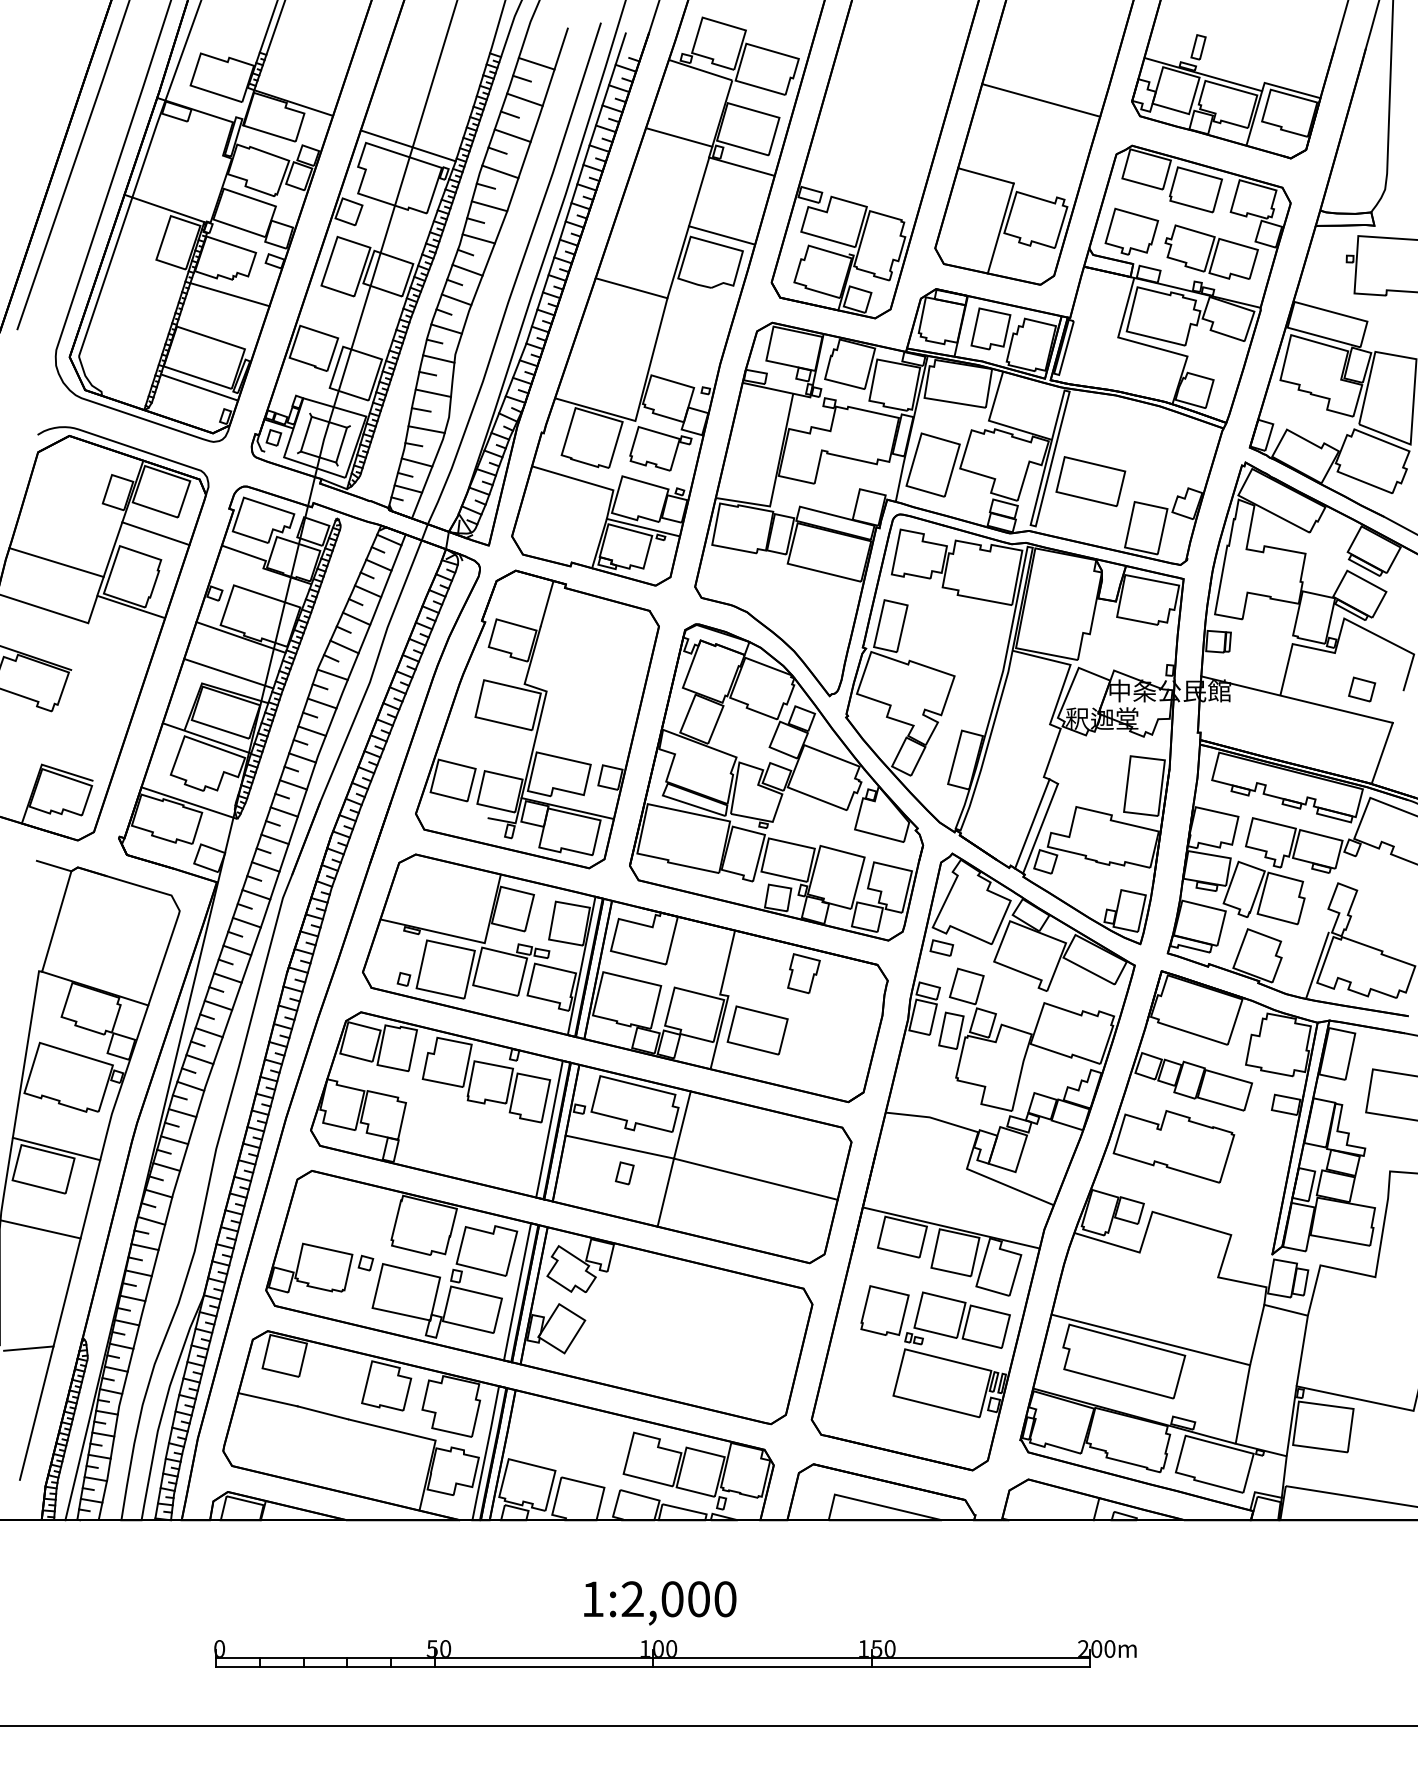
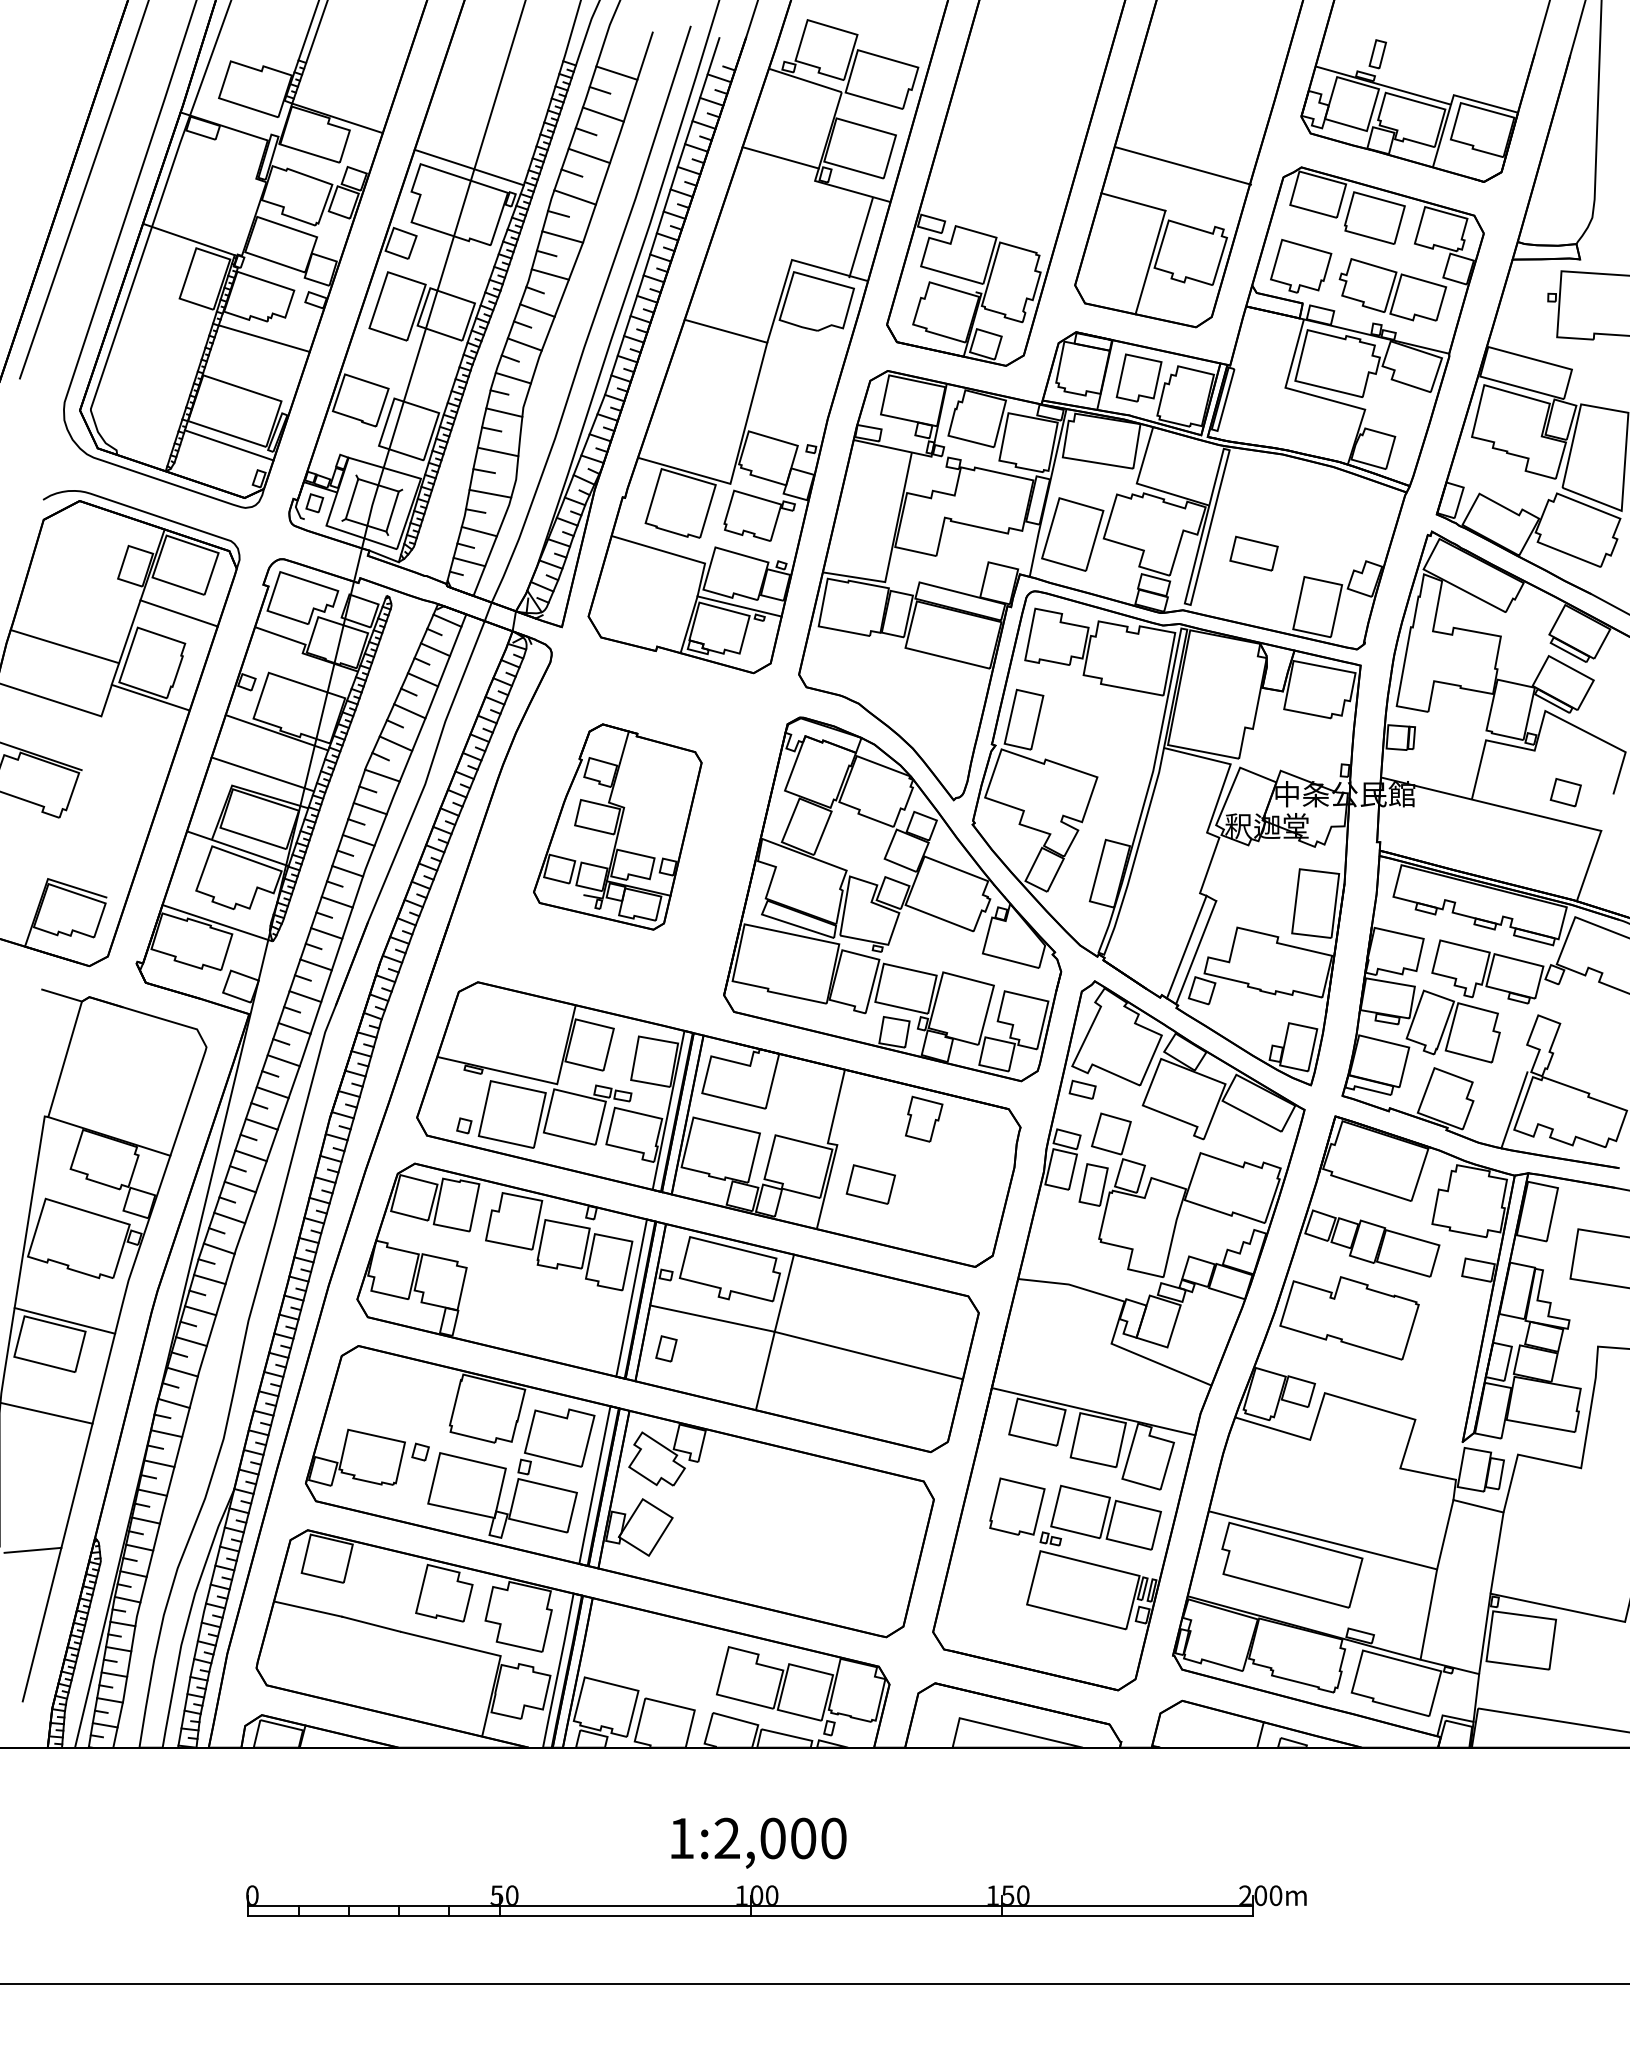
line: (1041, 100) -> (1183, 165), moved
line: (698, 191) -> (860, 237), moved
part: (1090, 481) -> (1253, 553), size x0.6
part: (537, 719) -> (617, 827), size x0.6
part: (757, 1030) -> (870, 1184), size x0.7
part: (624, 1173) -> (666, 1349), moved

